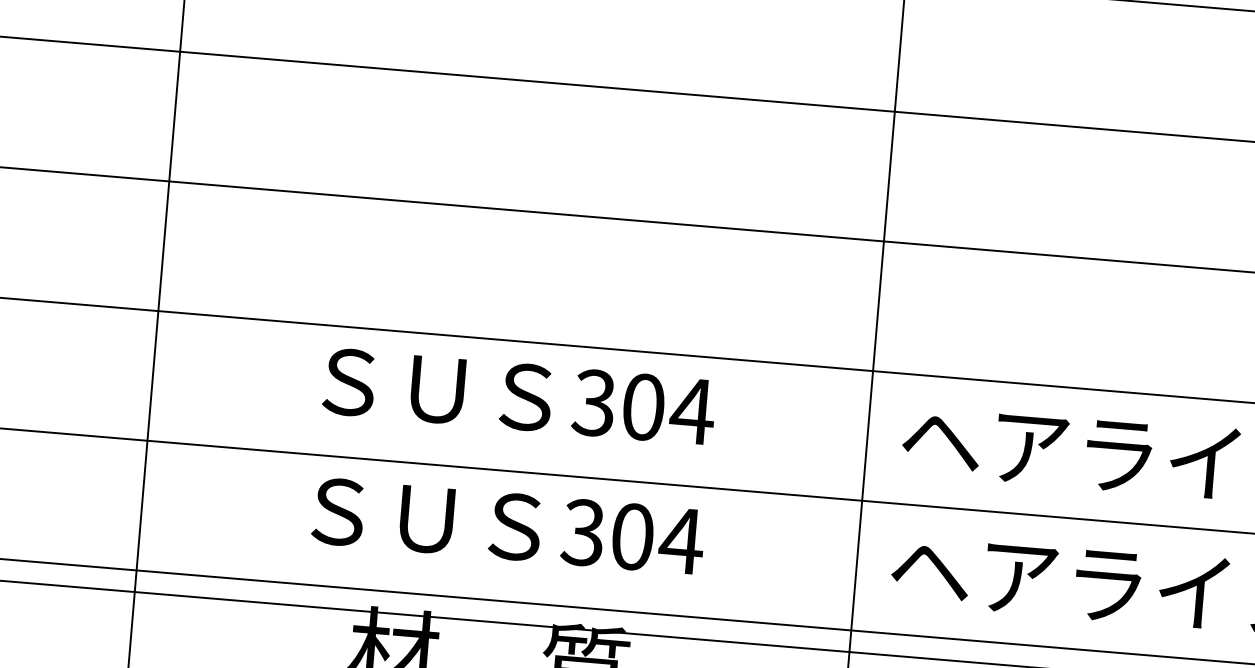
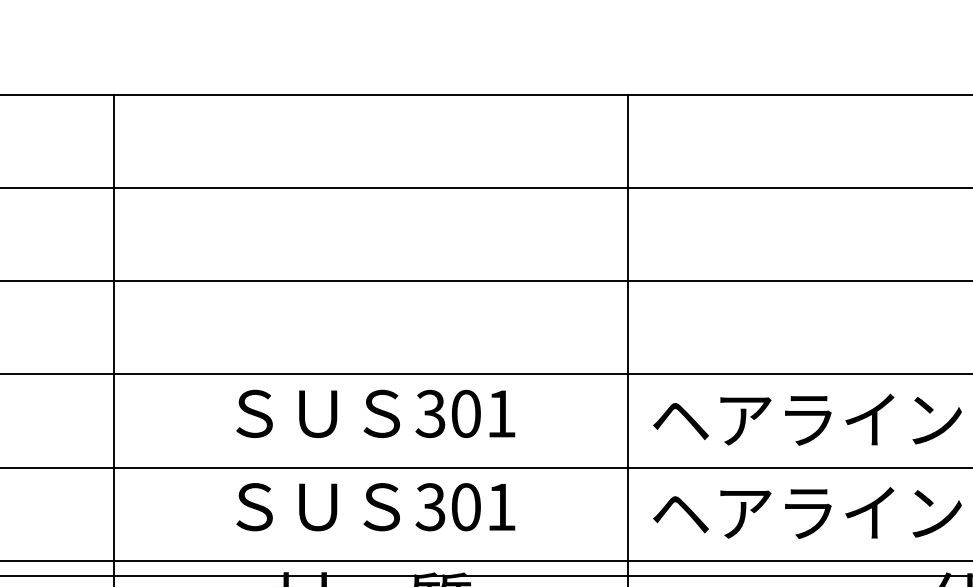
text: (692, 410) -> (501, 413), 304 -> 301
text: (681, 541) -> (501, 507), 304 -> 301

